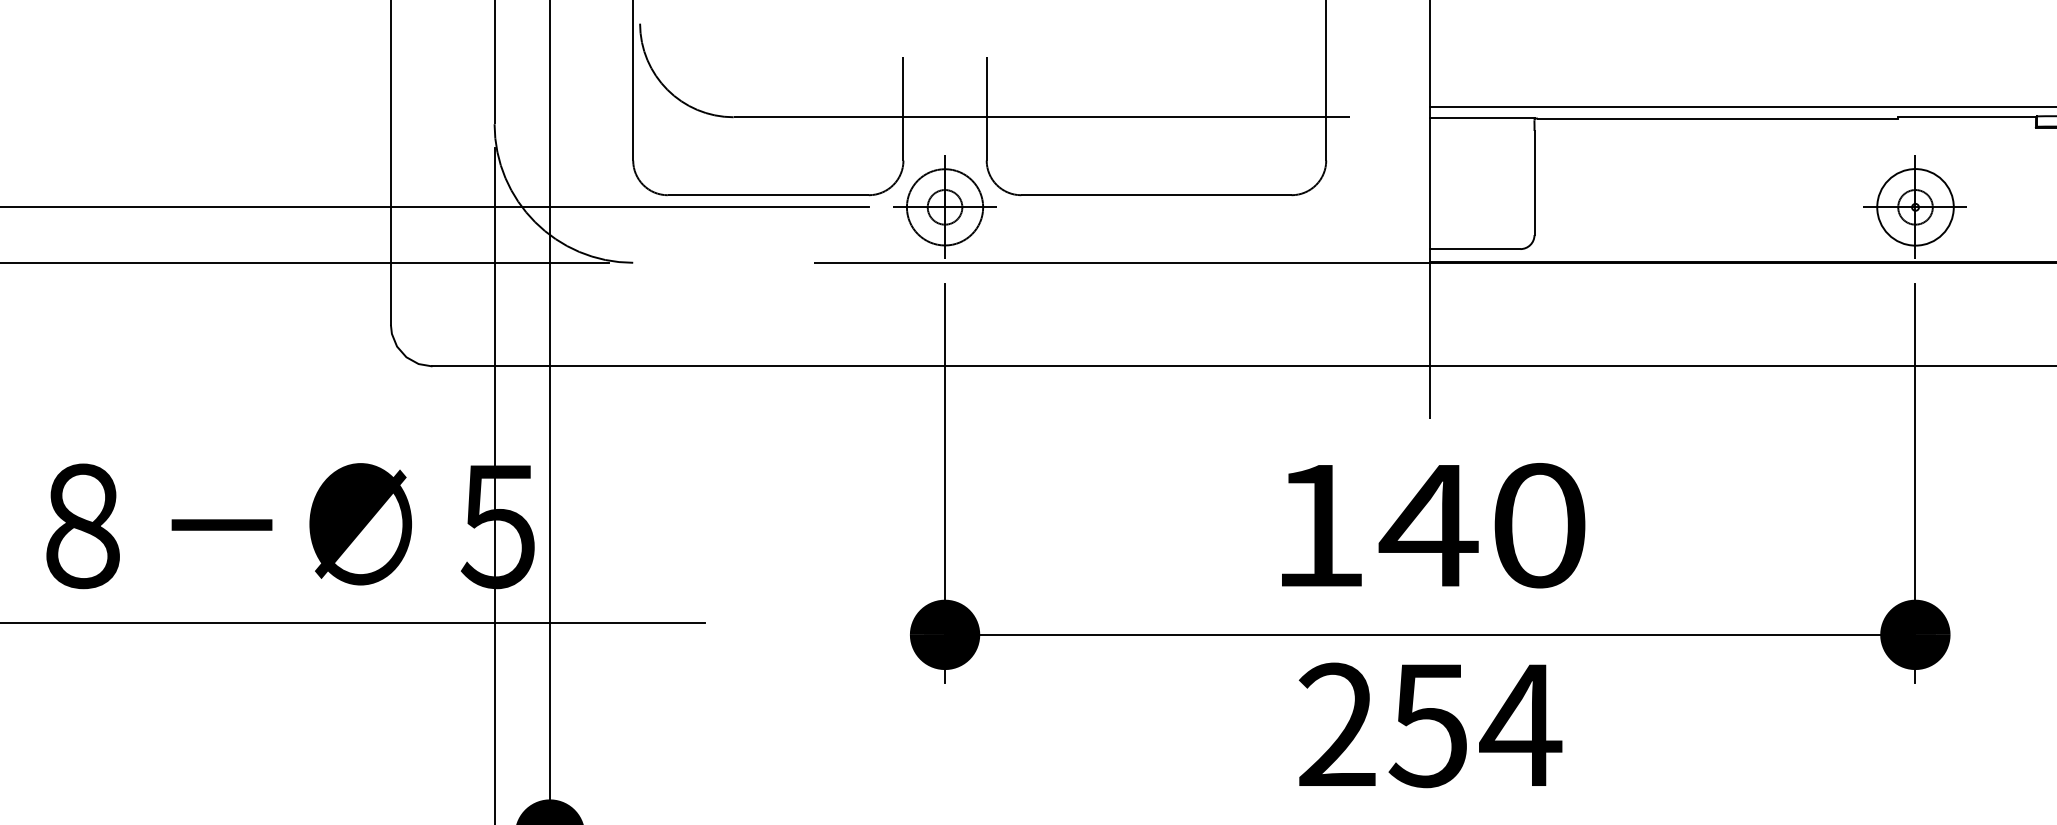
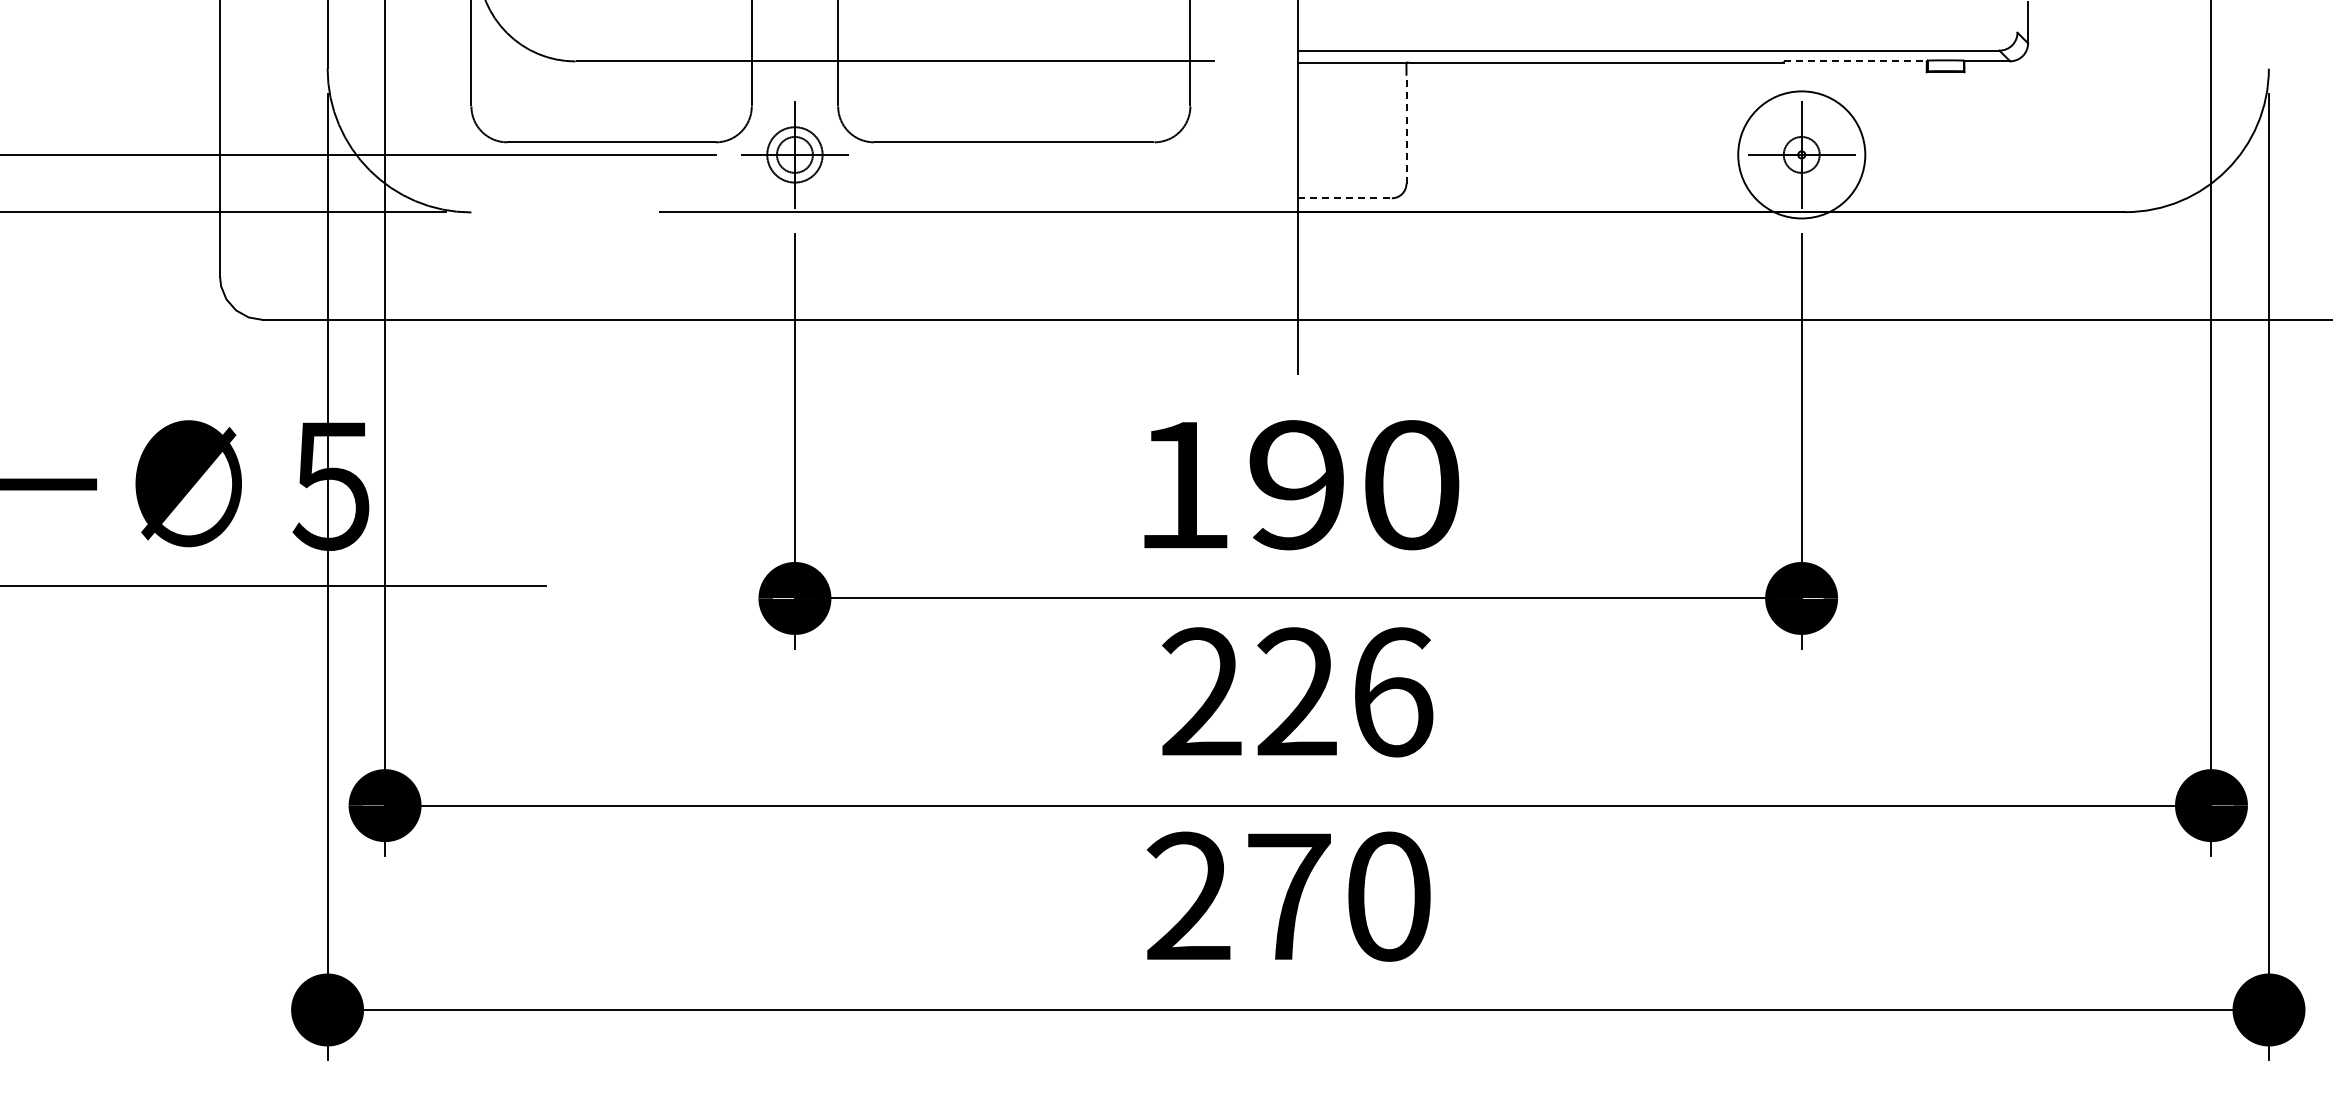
line: (1967, 117) -> (1855, 61), solid -> dashed
line: (1534, 182) -> (1406, 129), solid -> dashed
circle: (944, 206) -> (794, 154), size x0.7
circle: (1915, 206) -> (1801, 154), size x1.6
line: (1475, 249) -> (1345, 198), solid -> dashed
text: (1428, 525) -> (1296, 485), 140 -> 190
text: (1475, 725) -> (1345, 692), 254 -> 226

